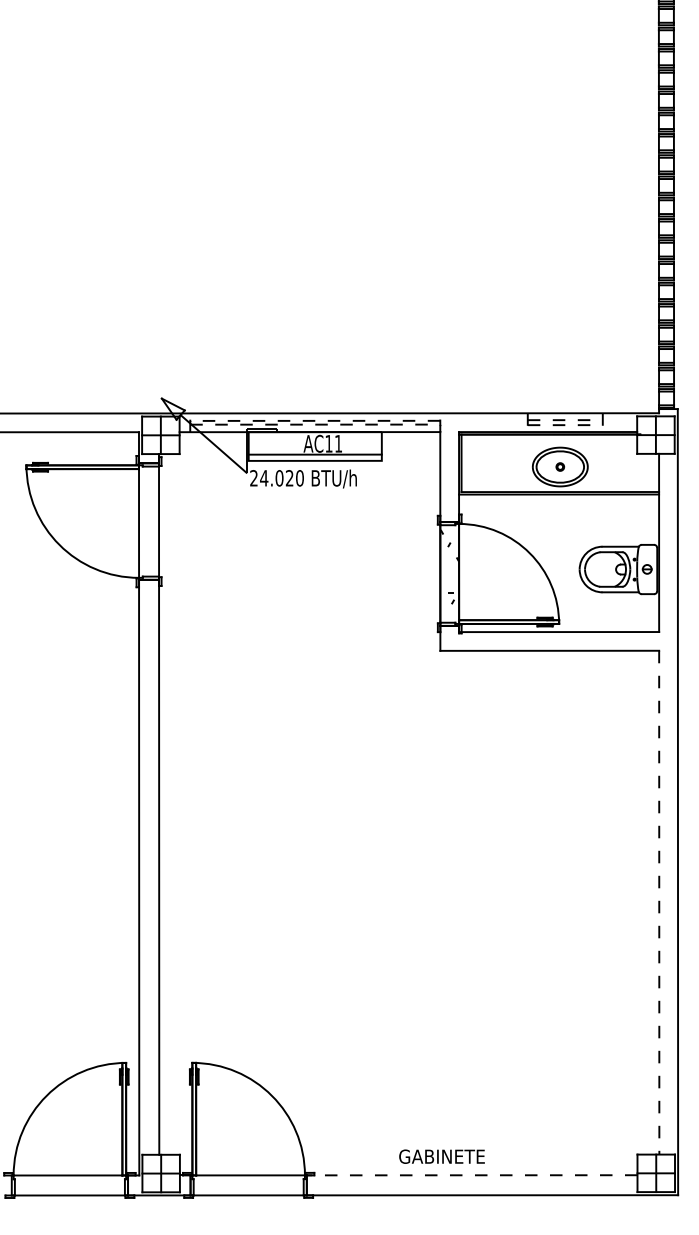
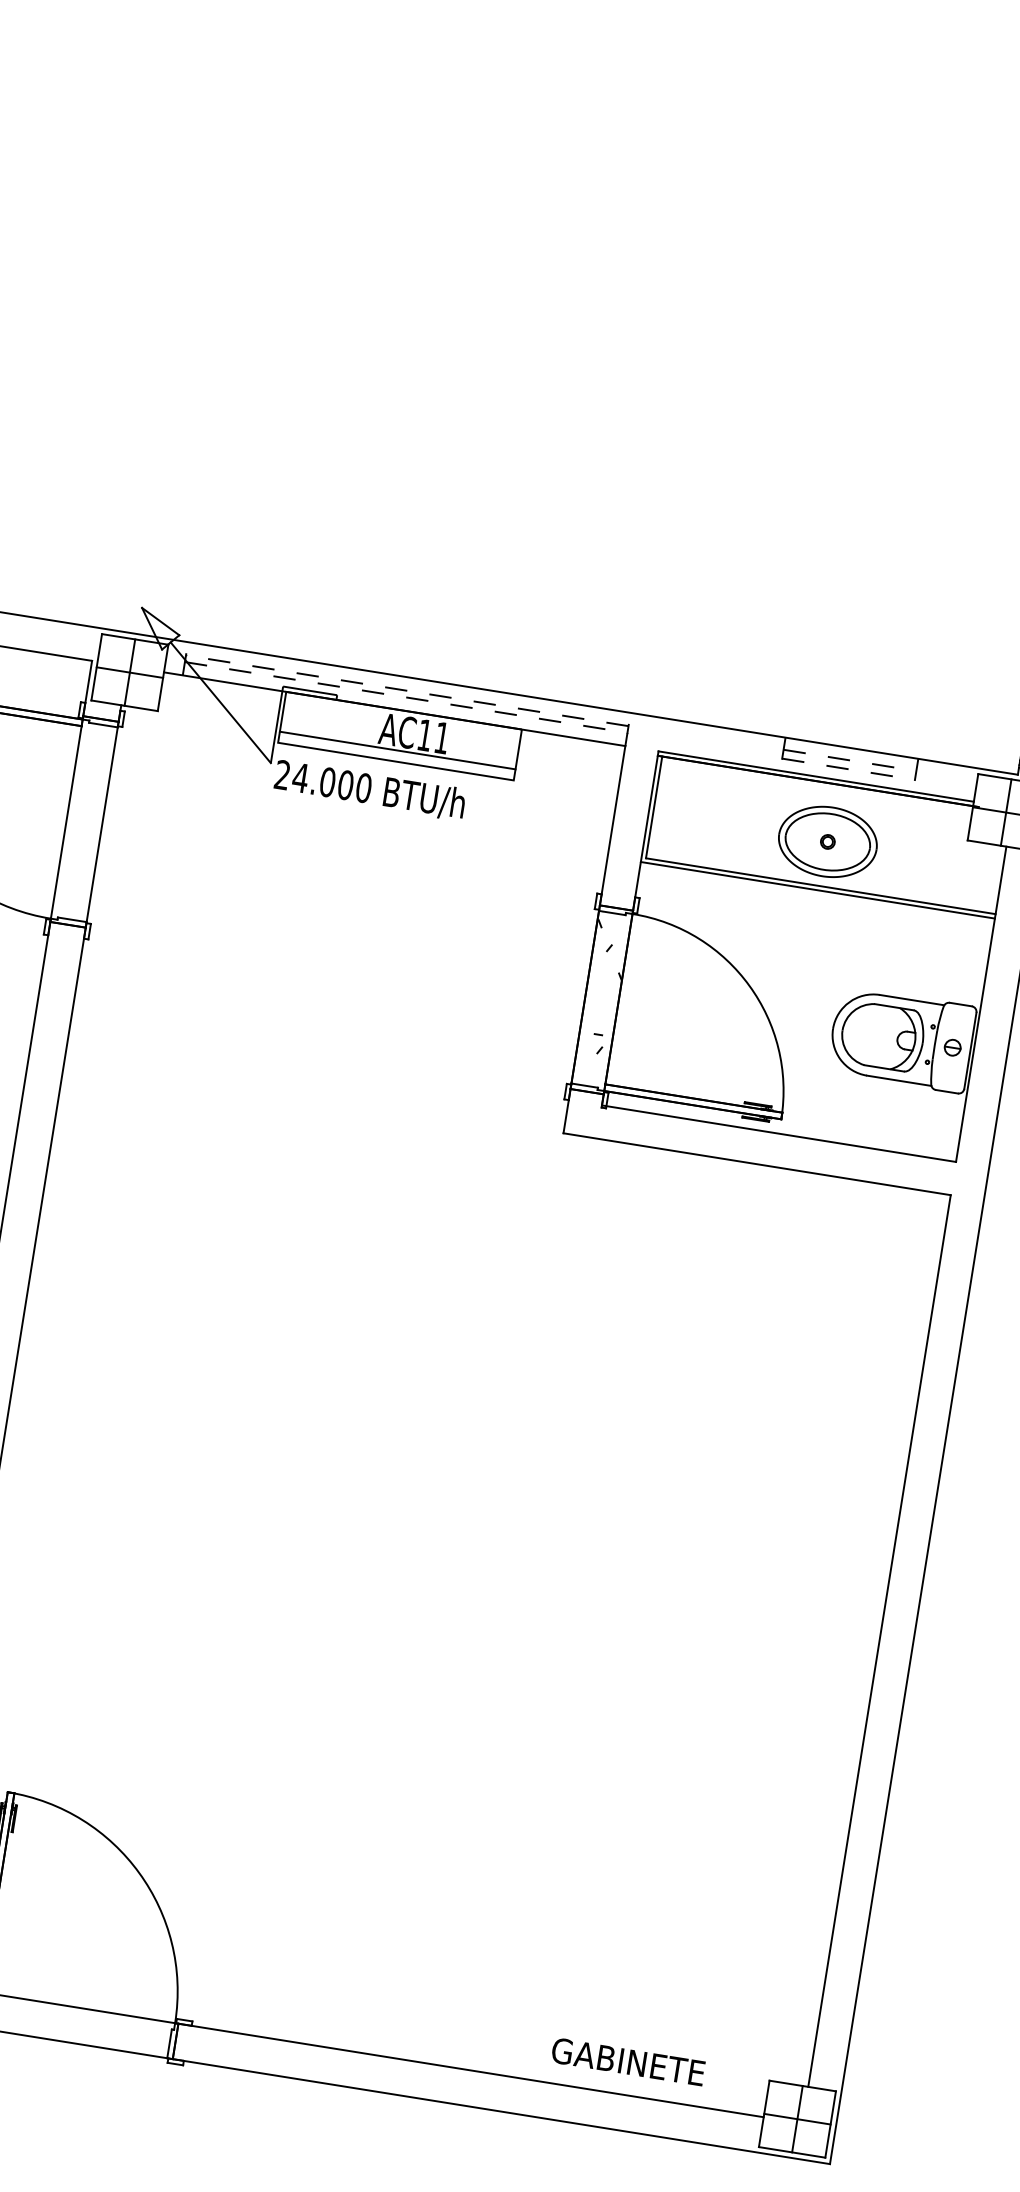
text: (289, 478) -> (345, 785), 24.020 -> 24.000
line: (659, 902) -> (879, 1640), dashed -> solid
text: (441, 1156) -> (627, 2061), moved
line: (471, 1175) -> (469, 2070), dashed -> solid

